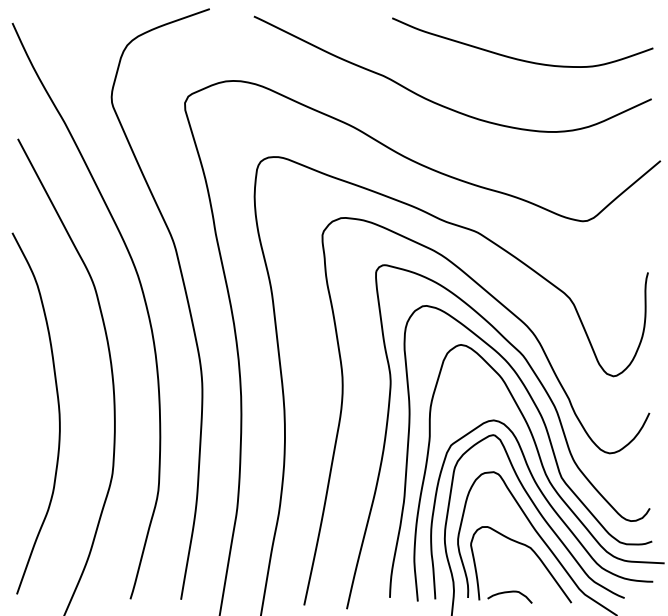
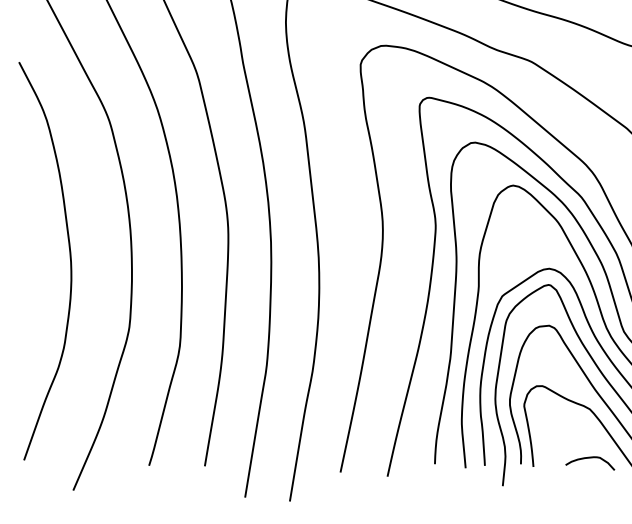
curve: (509, 592) -> (589, 458), moved

